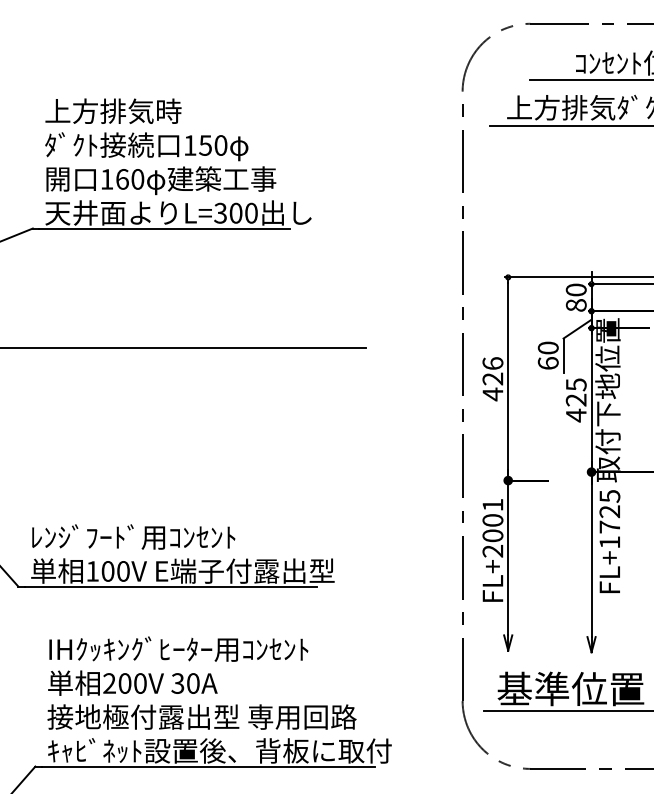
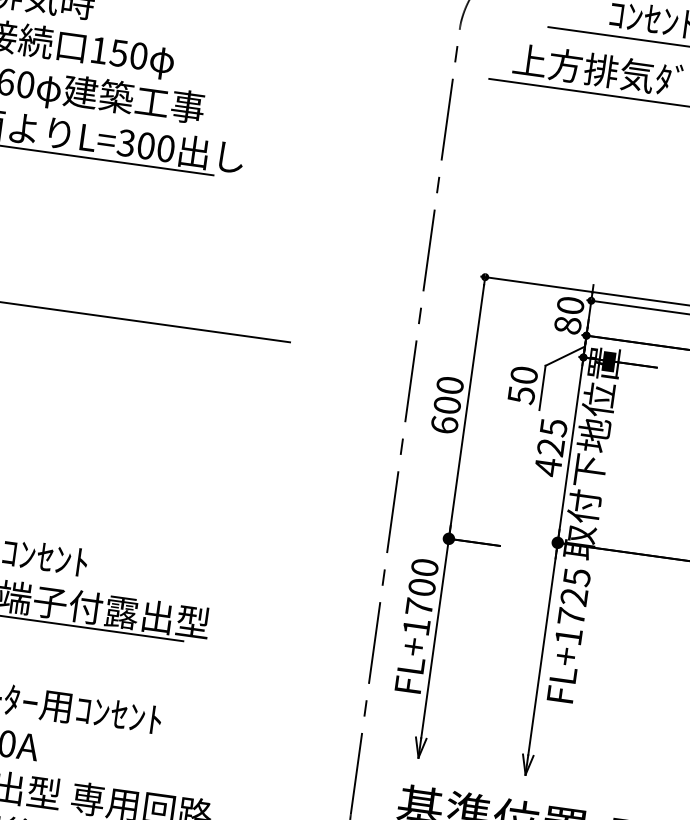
text: (547, 363) -> (520, 395), 60 -> 50
text: (492, 379) -> (446, 405), 426 -> 600
text: (492, 527) -> (420, 596), FL+2001 -> FL+1700

